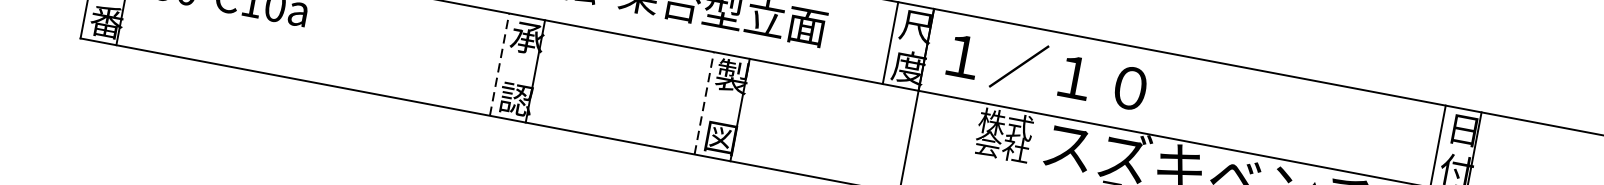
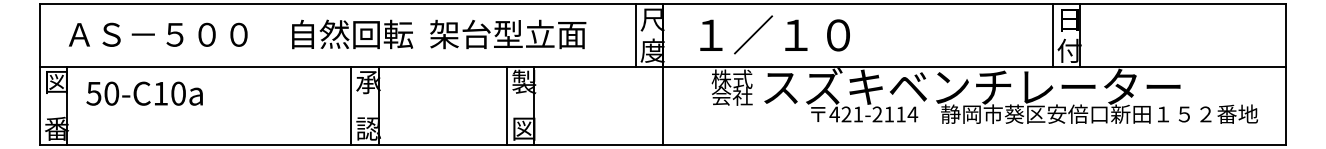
line: (499, 64) -> (351, 105), dashed -> solid
text: (1046, 71) -> (774, 34), moved
line: (704, 103) -> (507, 105), dashed -> solid

